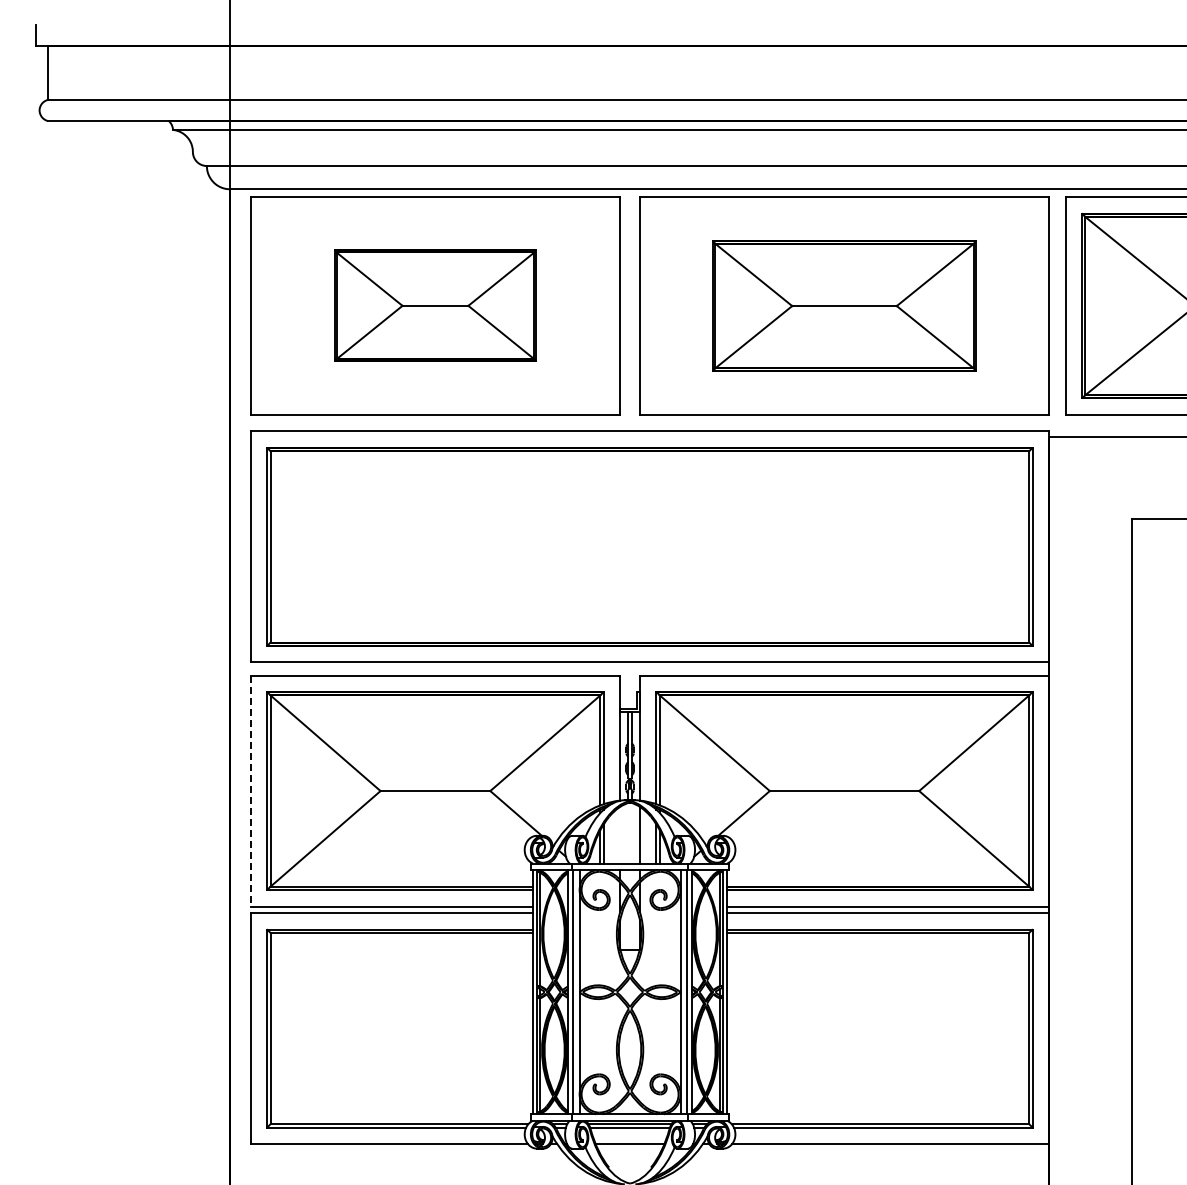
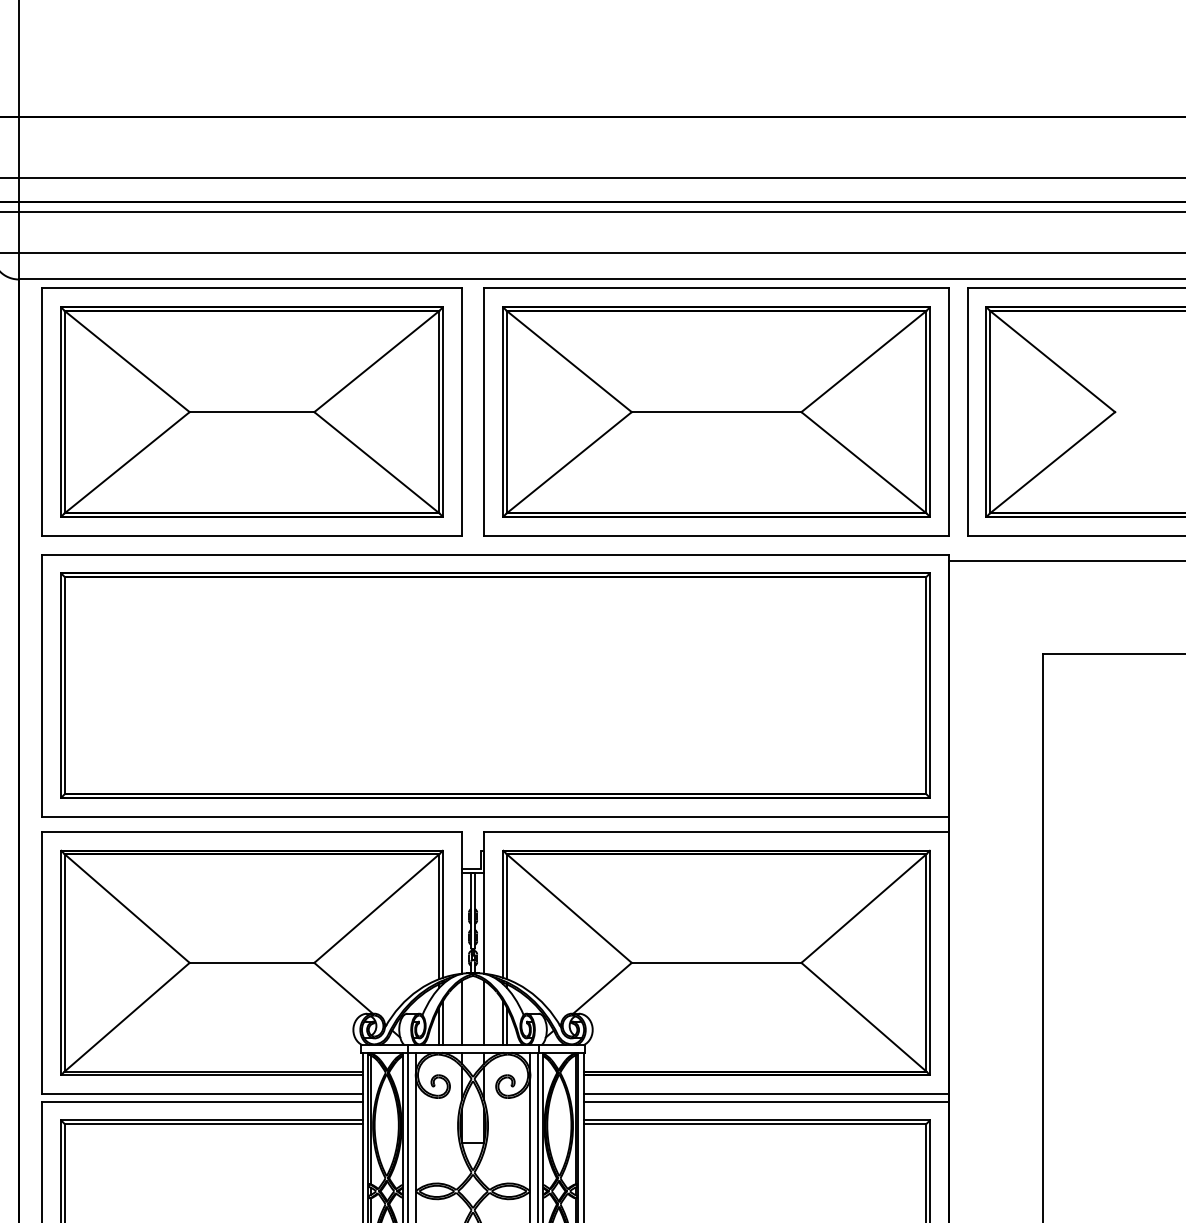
part: (435, 305) -> (252, 411), size x1.67
part: (844, 305) -> (716, 411), size x1.43
line: (250, 791) -> (41, 963), dashed -> solid
line: (620, 834) -> (462, 1012), added

